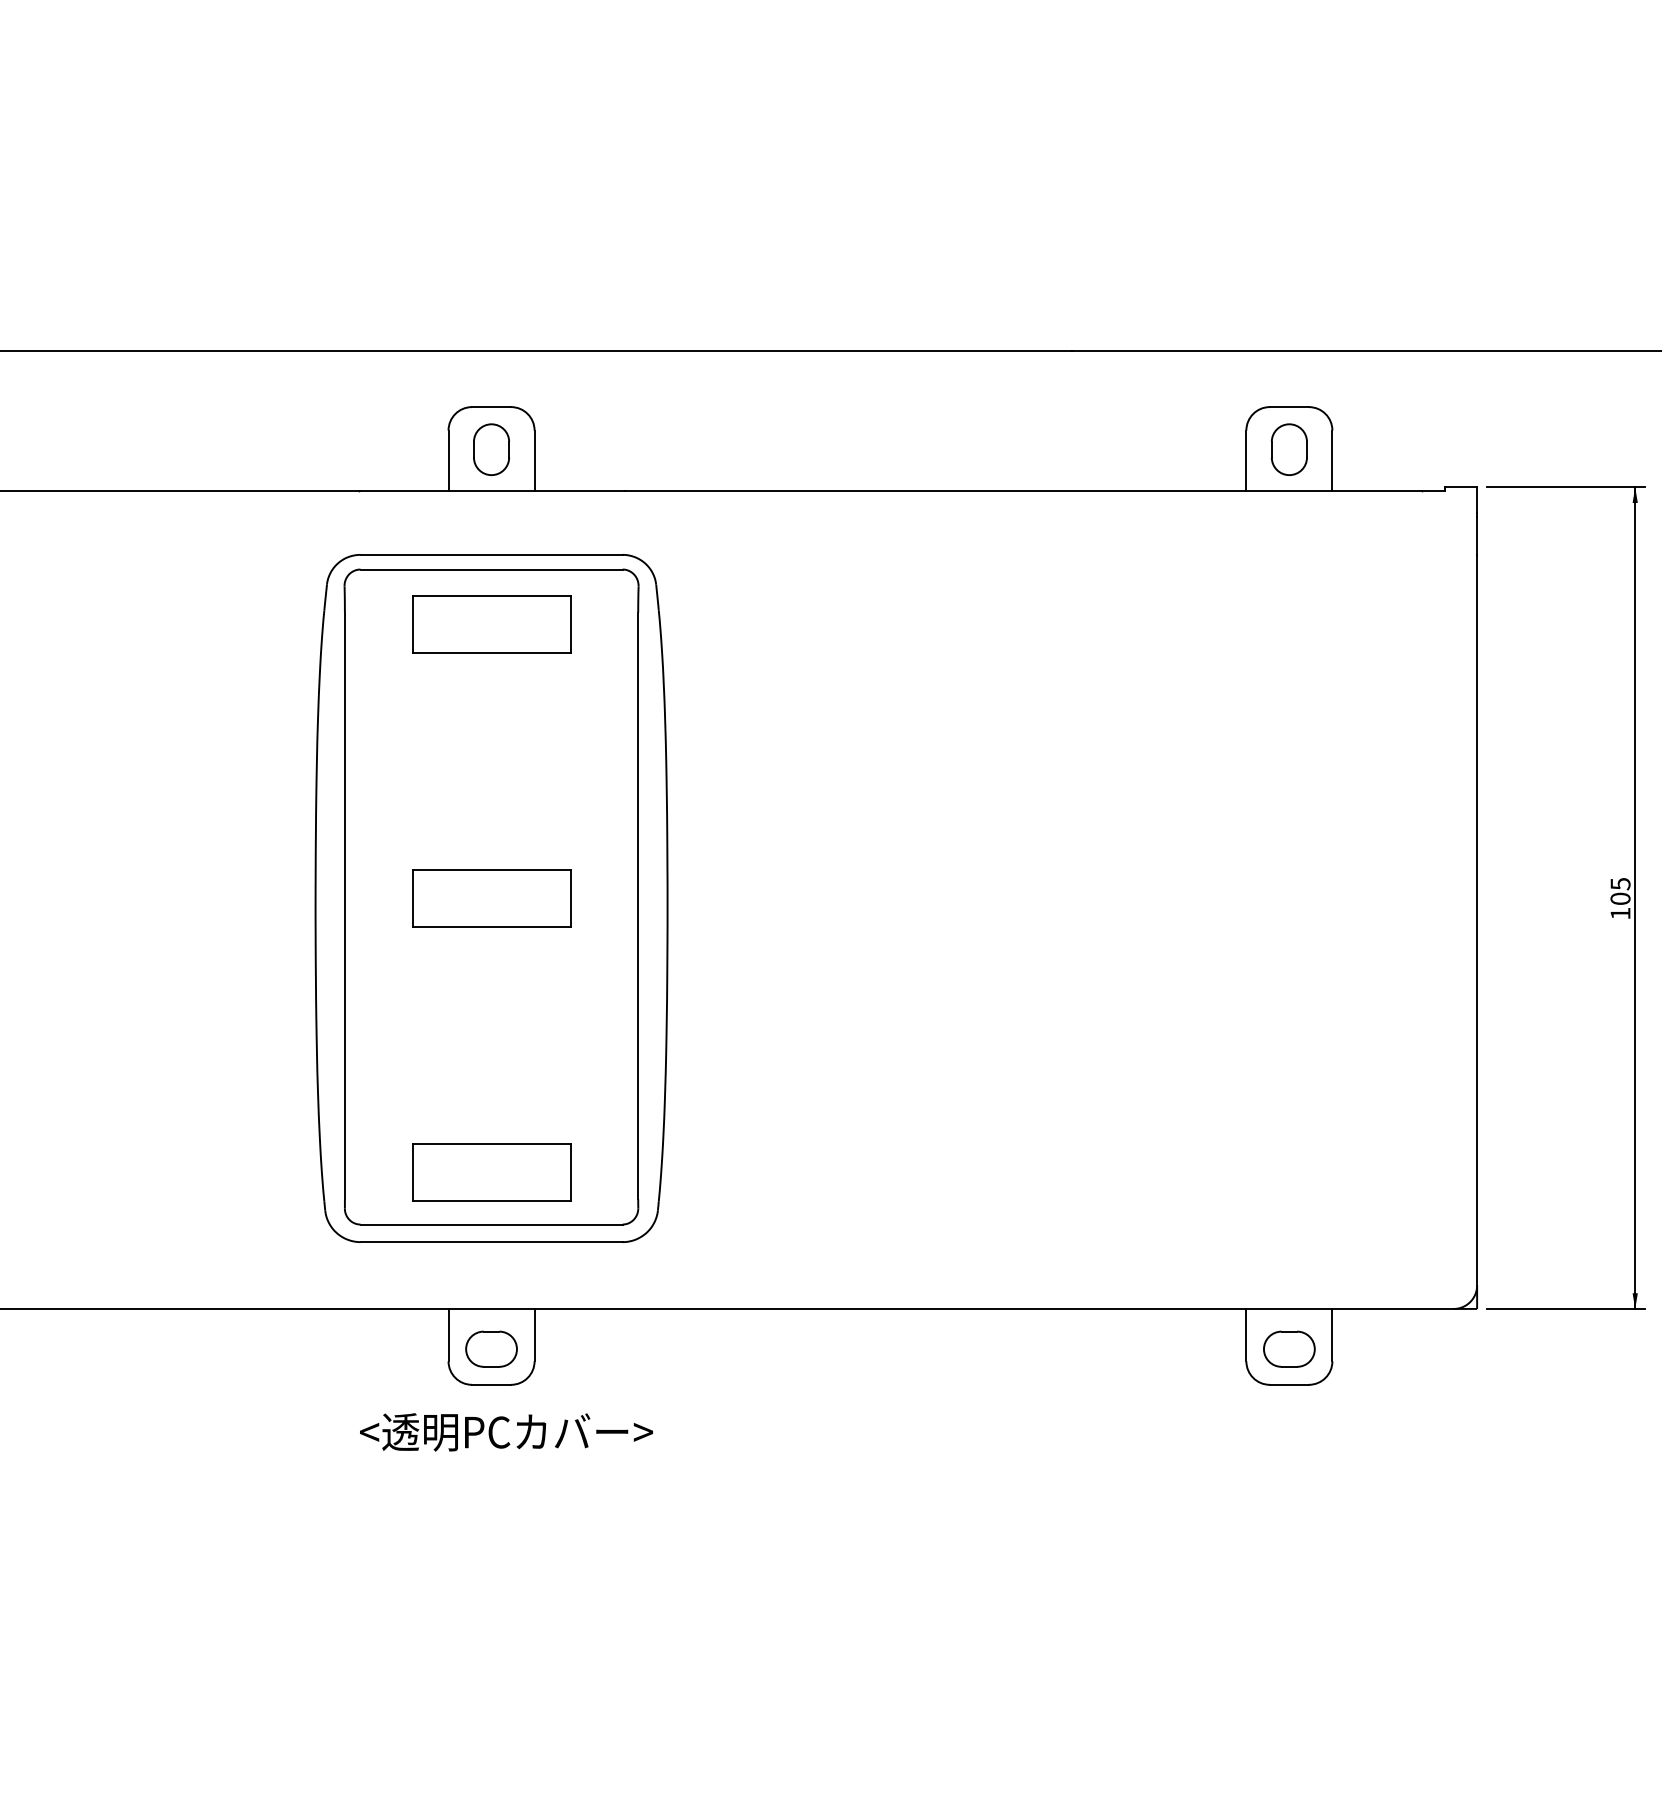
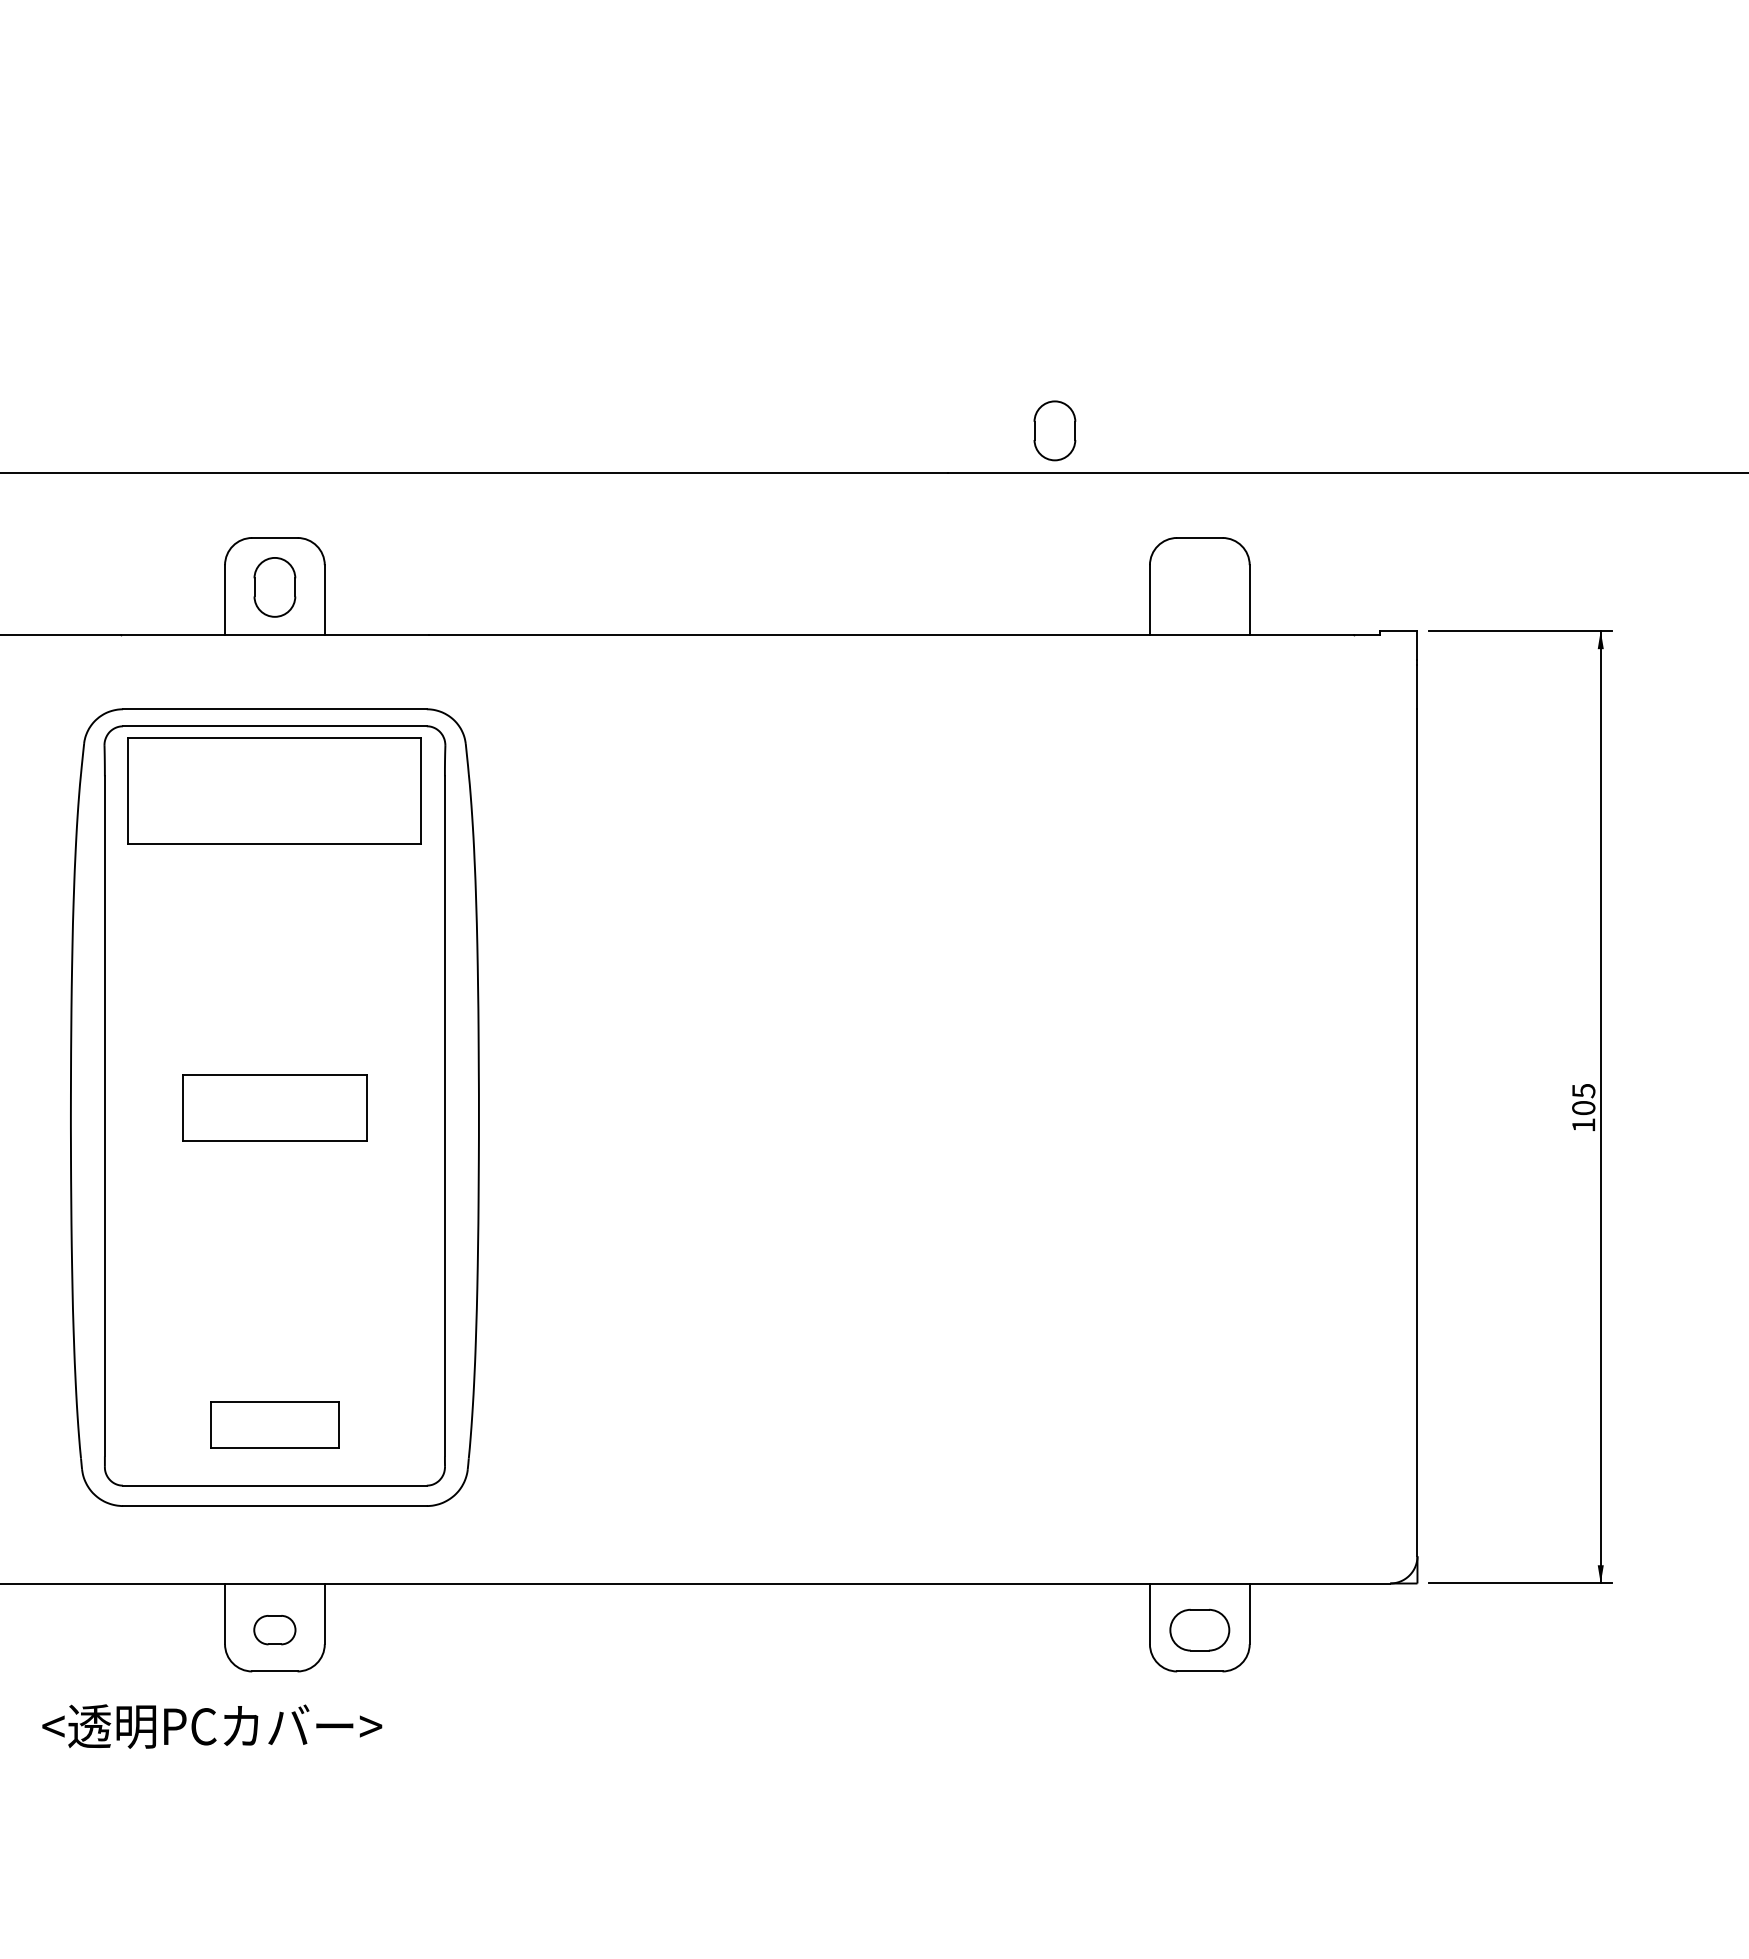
part: (1288, 449) -> (1053, 430), moved
part: (491, 624) -> (274, 790), size x1.6
part: (491, 1172) -> (274, 1425), size x0.7
part: (491, 1348) -> (274, 1629), size x0.7
text: (506, 1432) -> (212, 1726), moved

